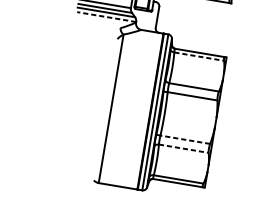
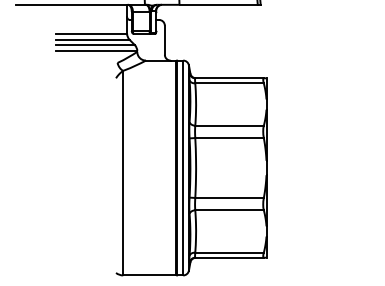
line: (106, 17) -> (96, 51), dashed -> solid
line: (199, 56) -> (230, 83), dashed -> solid
line: (185, 139) -> (229, 197), dashed -> solid
line: (184, 148) -> (230, 210), dashed -> solid

